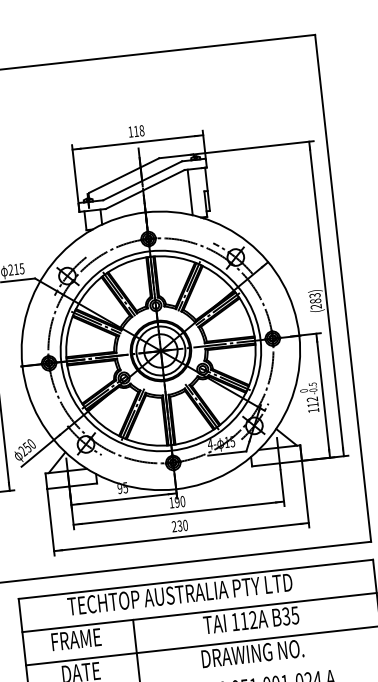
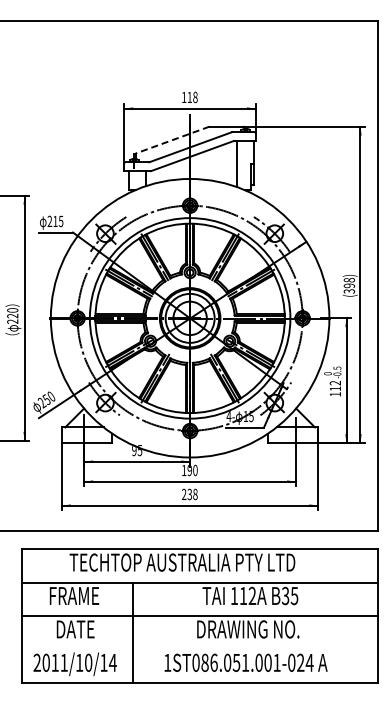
line: (123, 176) -> (172, 140), solid -> dashed
text: (315, 300) -> (349, 285), (283) -> (398)
text: (185, 525) -> (195, 494), 230 -> 238

